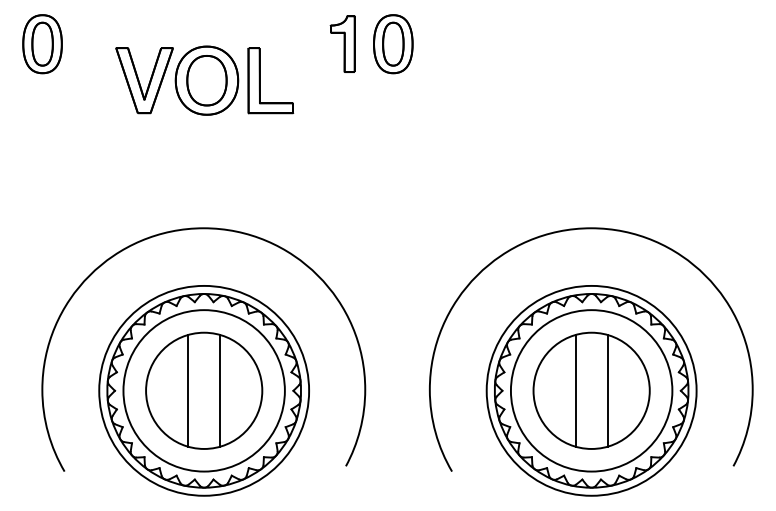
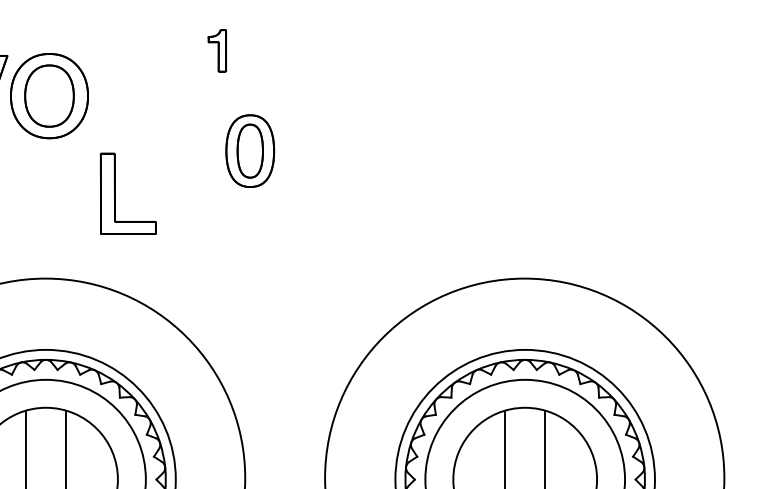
part: (342, 43) -> (217, 50), size x0.6
part: (393, 44) -> (250, 151), moved
part: (260, 80) -> (115, 193), moved

